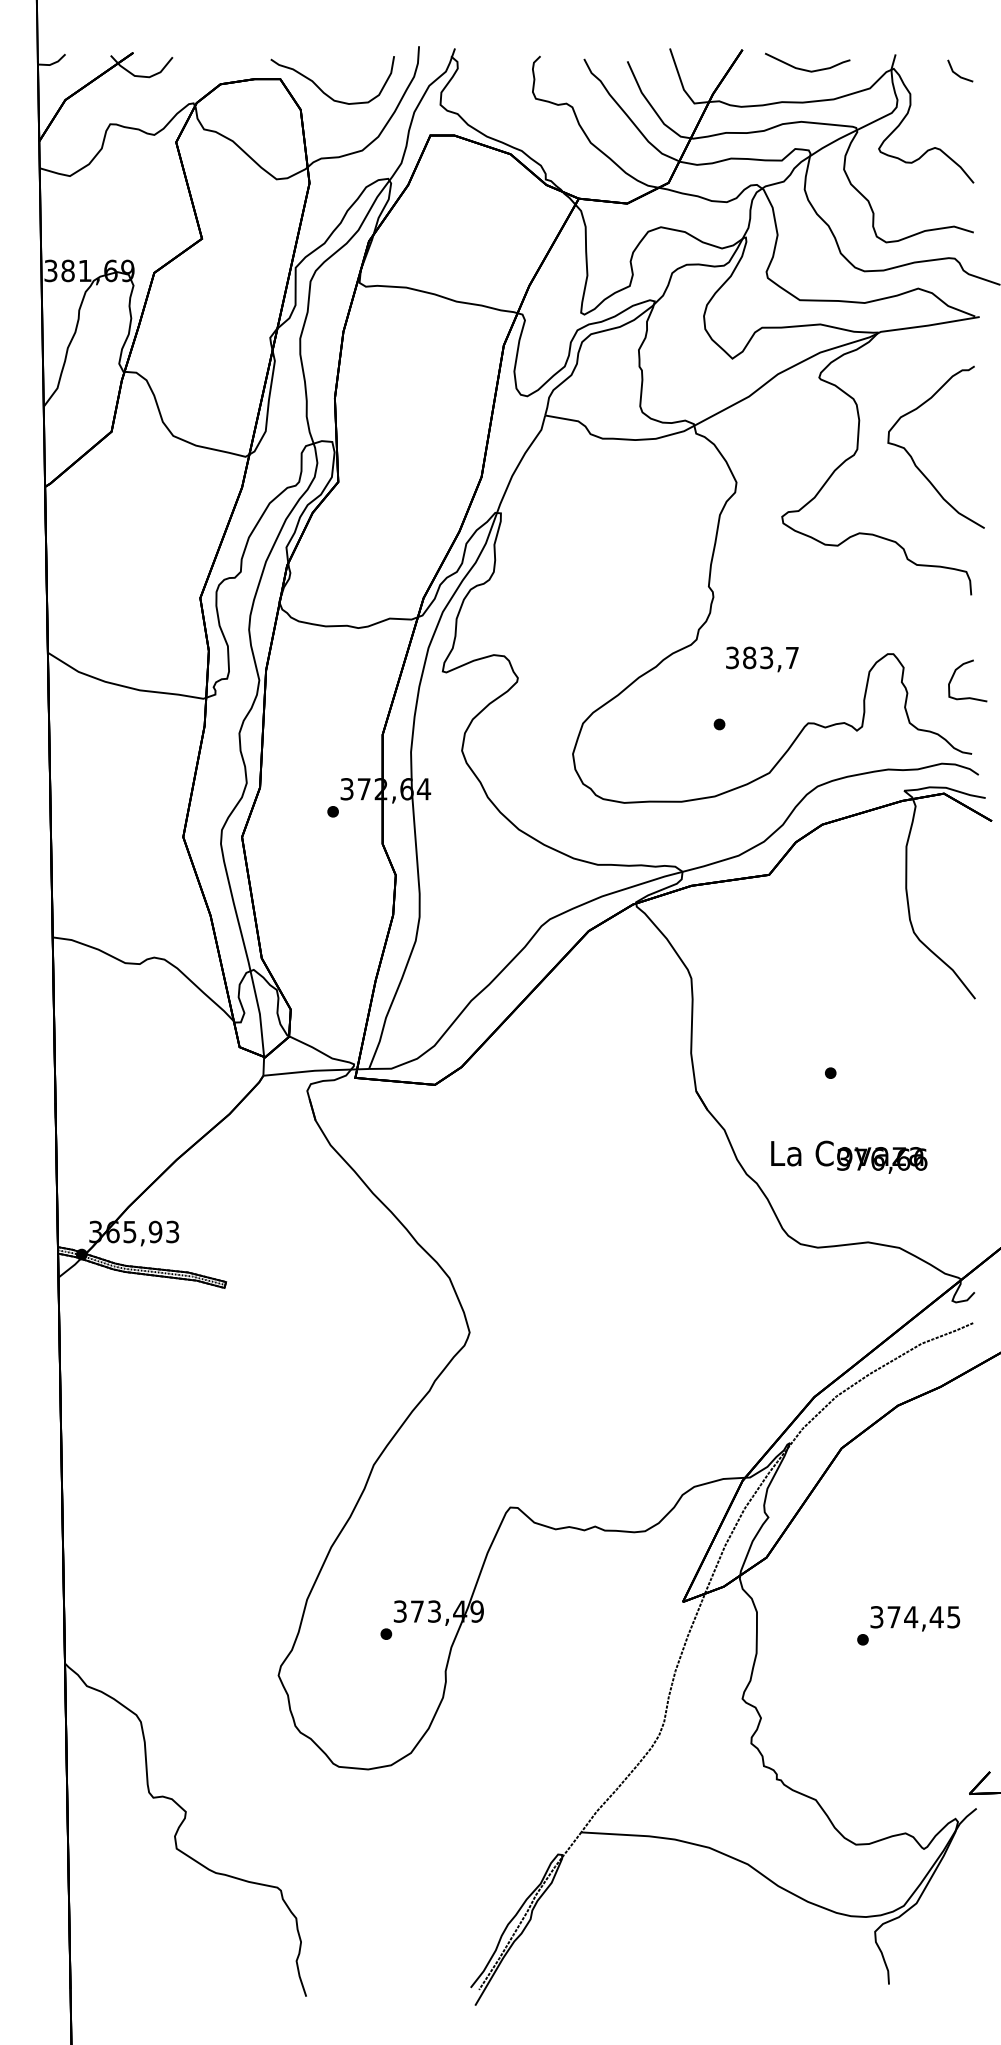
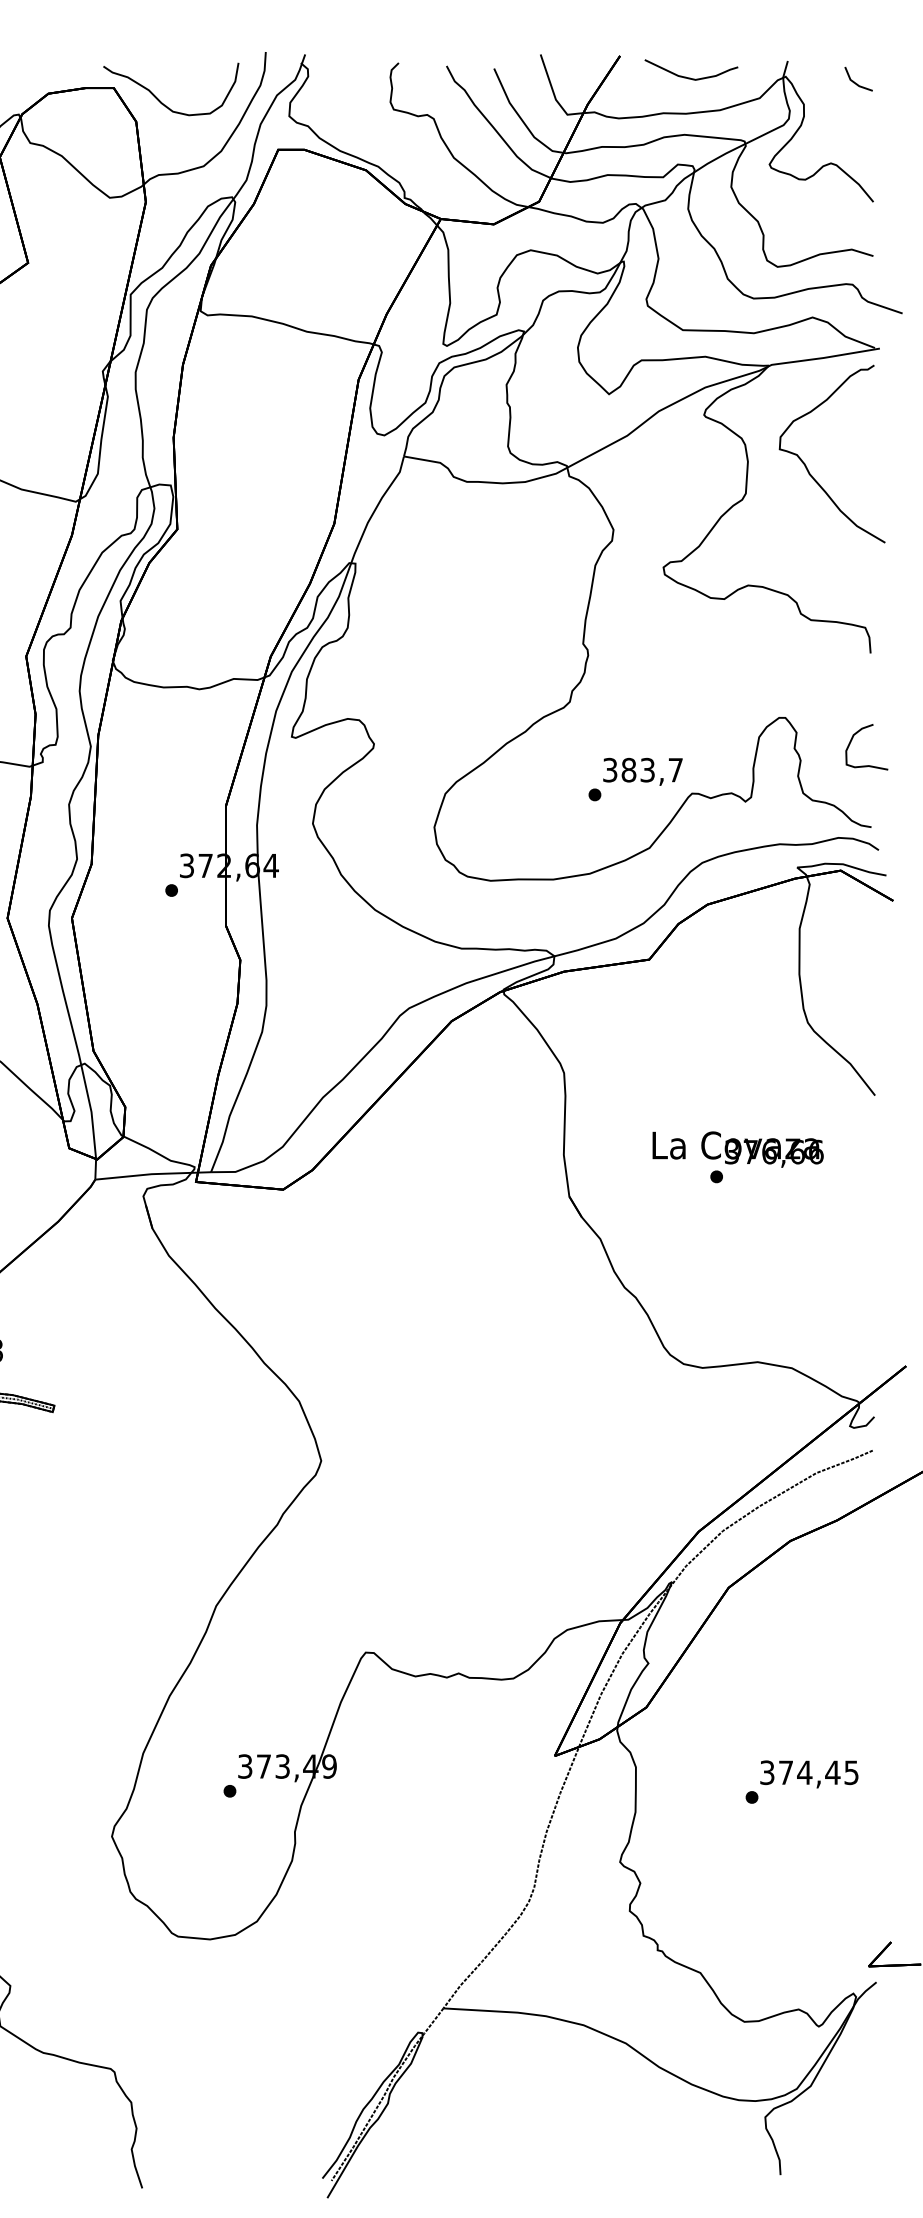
curve: (912, 457) -> (806, 465), moved
text: (762, 659) -> (643, 771), moved
text: (849, 1156) -> (738, 1148), moved

